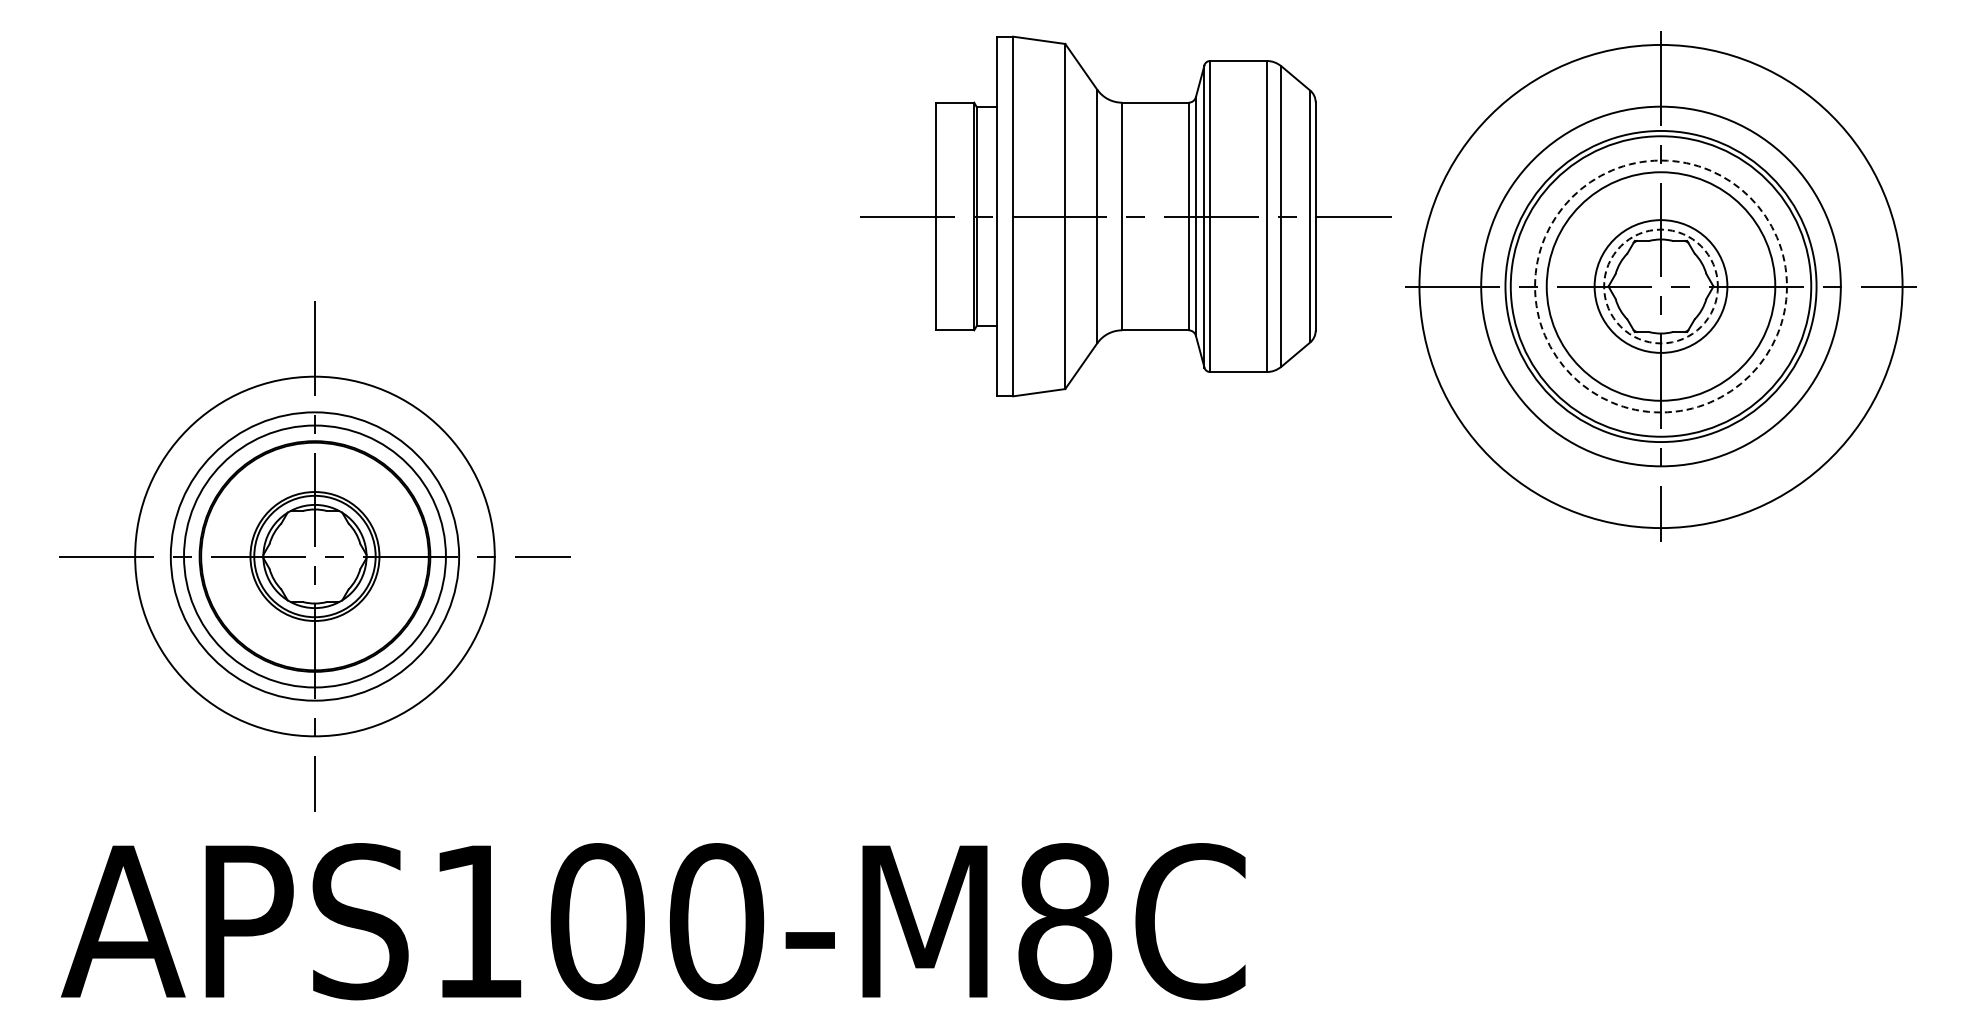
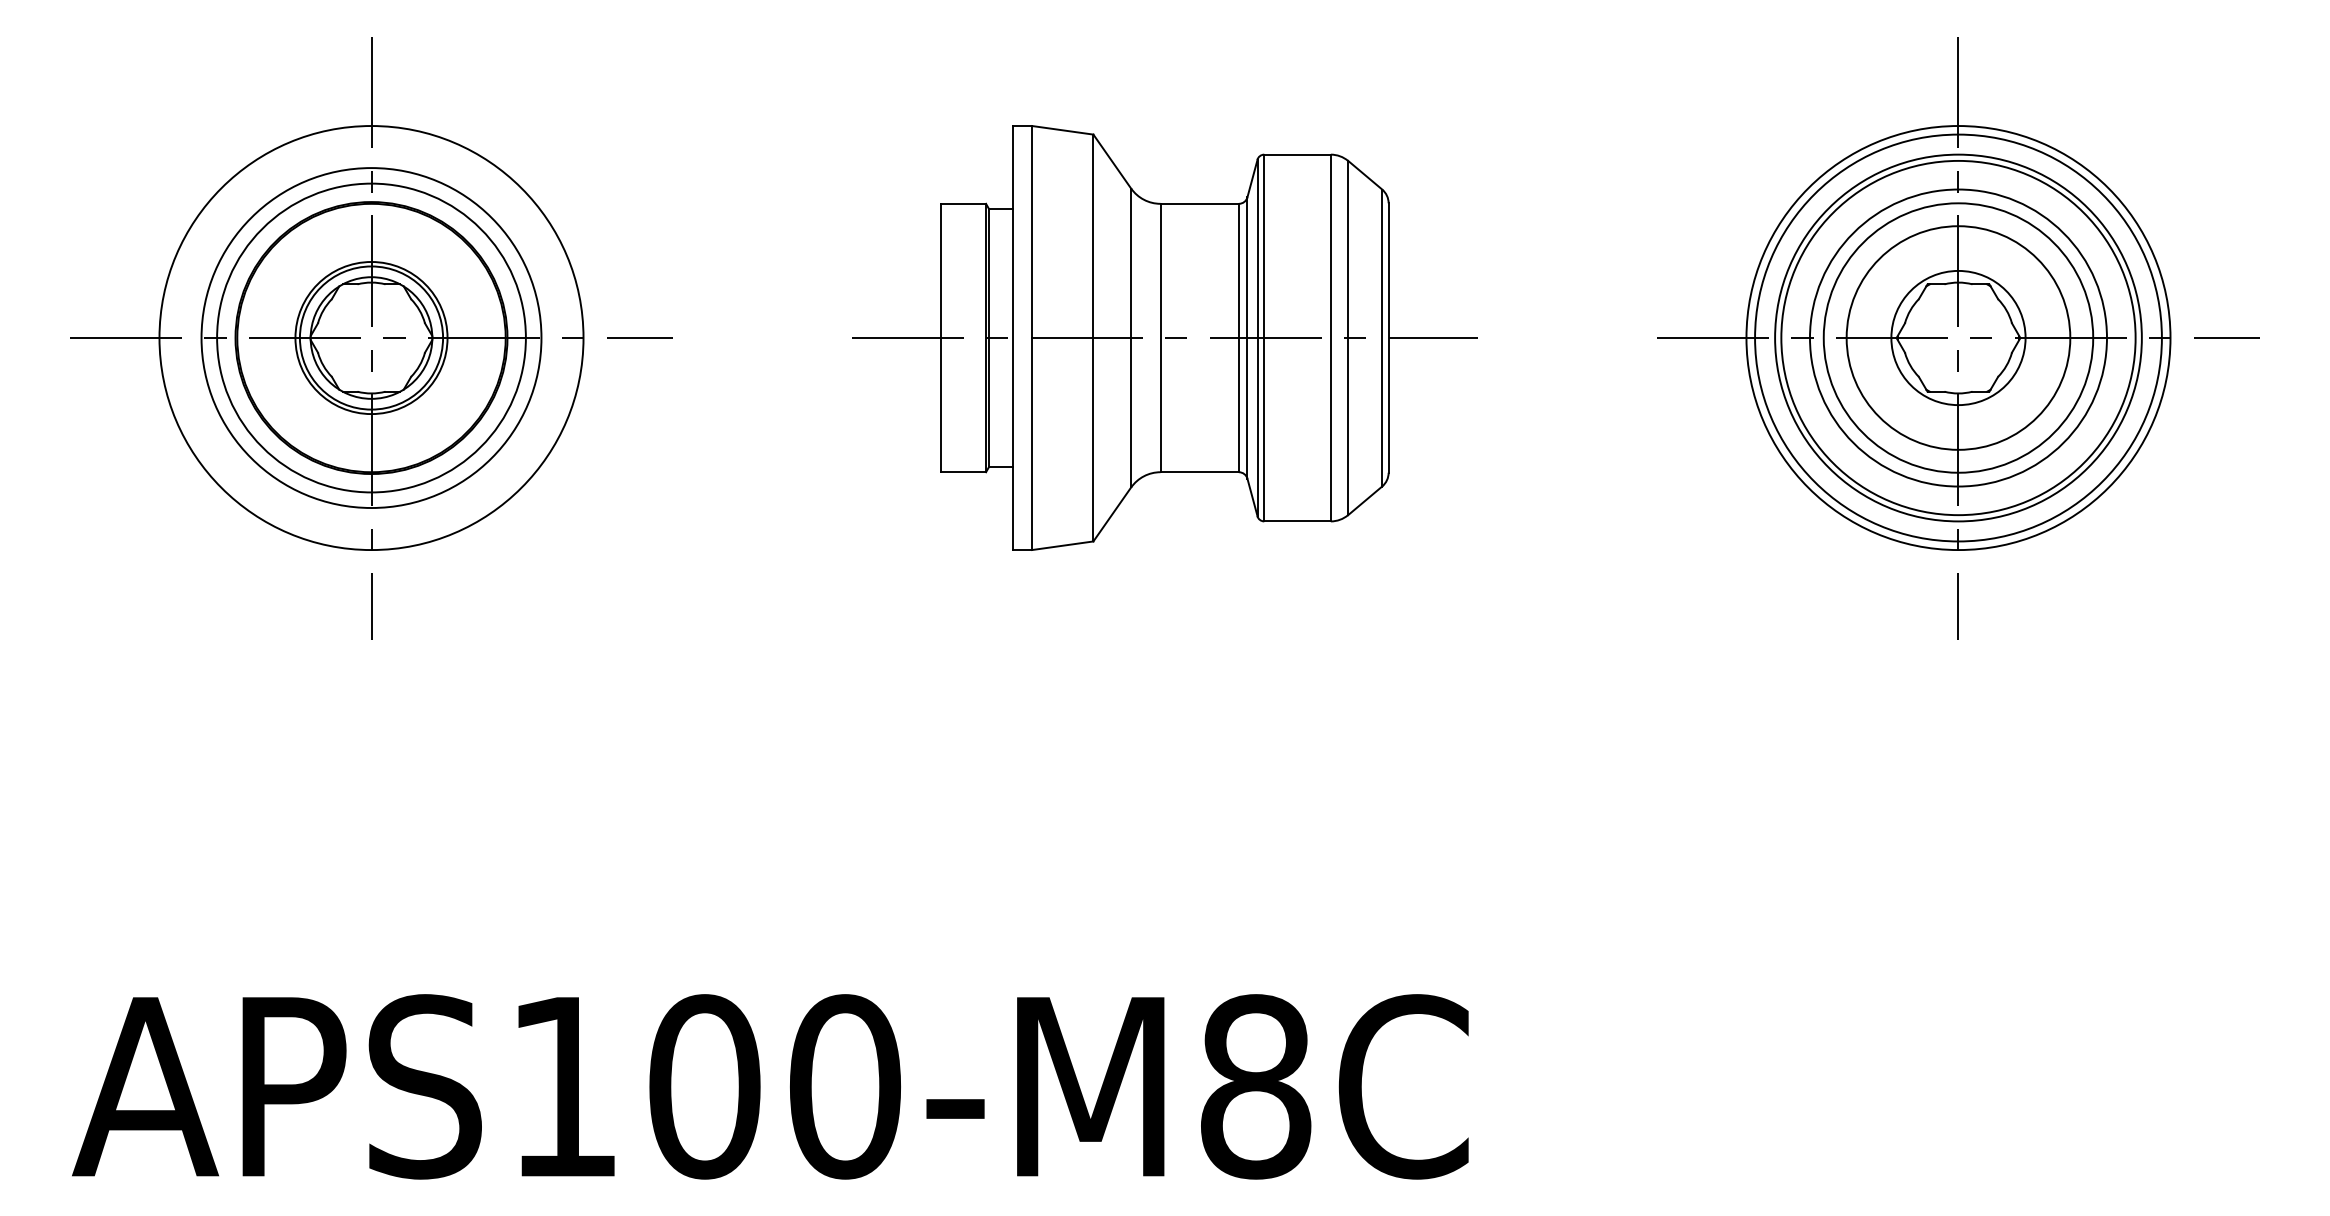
part: (1125, 216) -> (1164, 338), moved
circle: (1660, 286) -> (1957, 338), dashed -> solid
circle: (1660, 286) -> (1957, 338), dashed -> solid
circle: (1660, 286) -> (1957, 338), size x0.71
circle: (1660, 286) -> (1957, 338), size x1.43
part: (314, 556) -> (370, 338), moved

